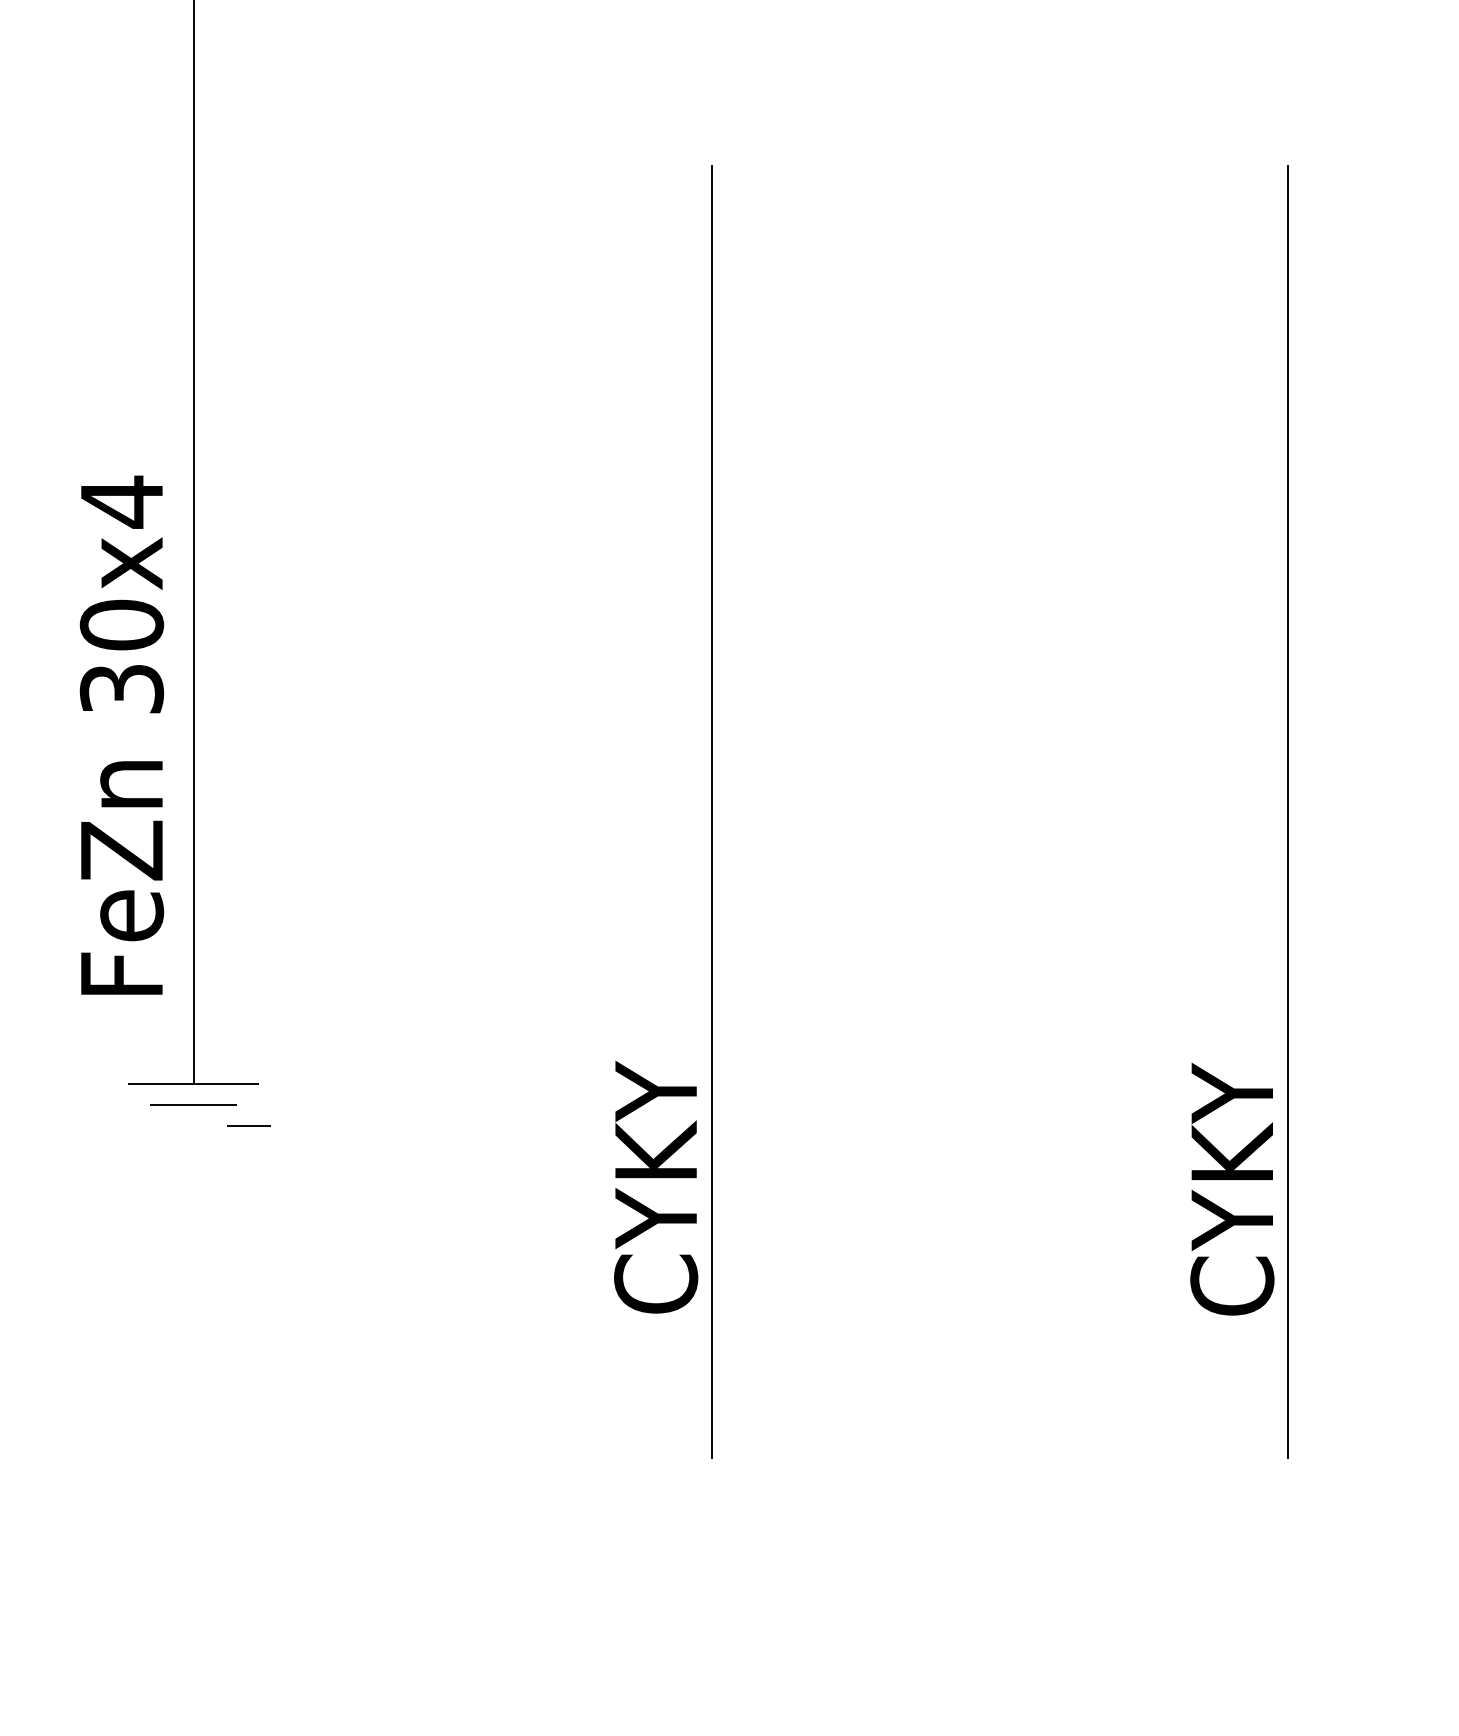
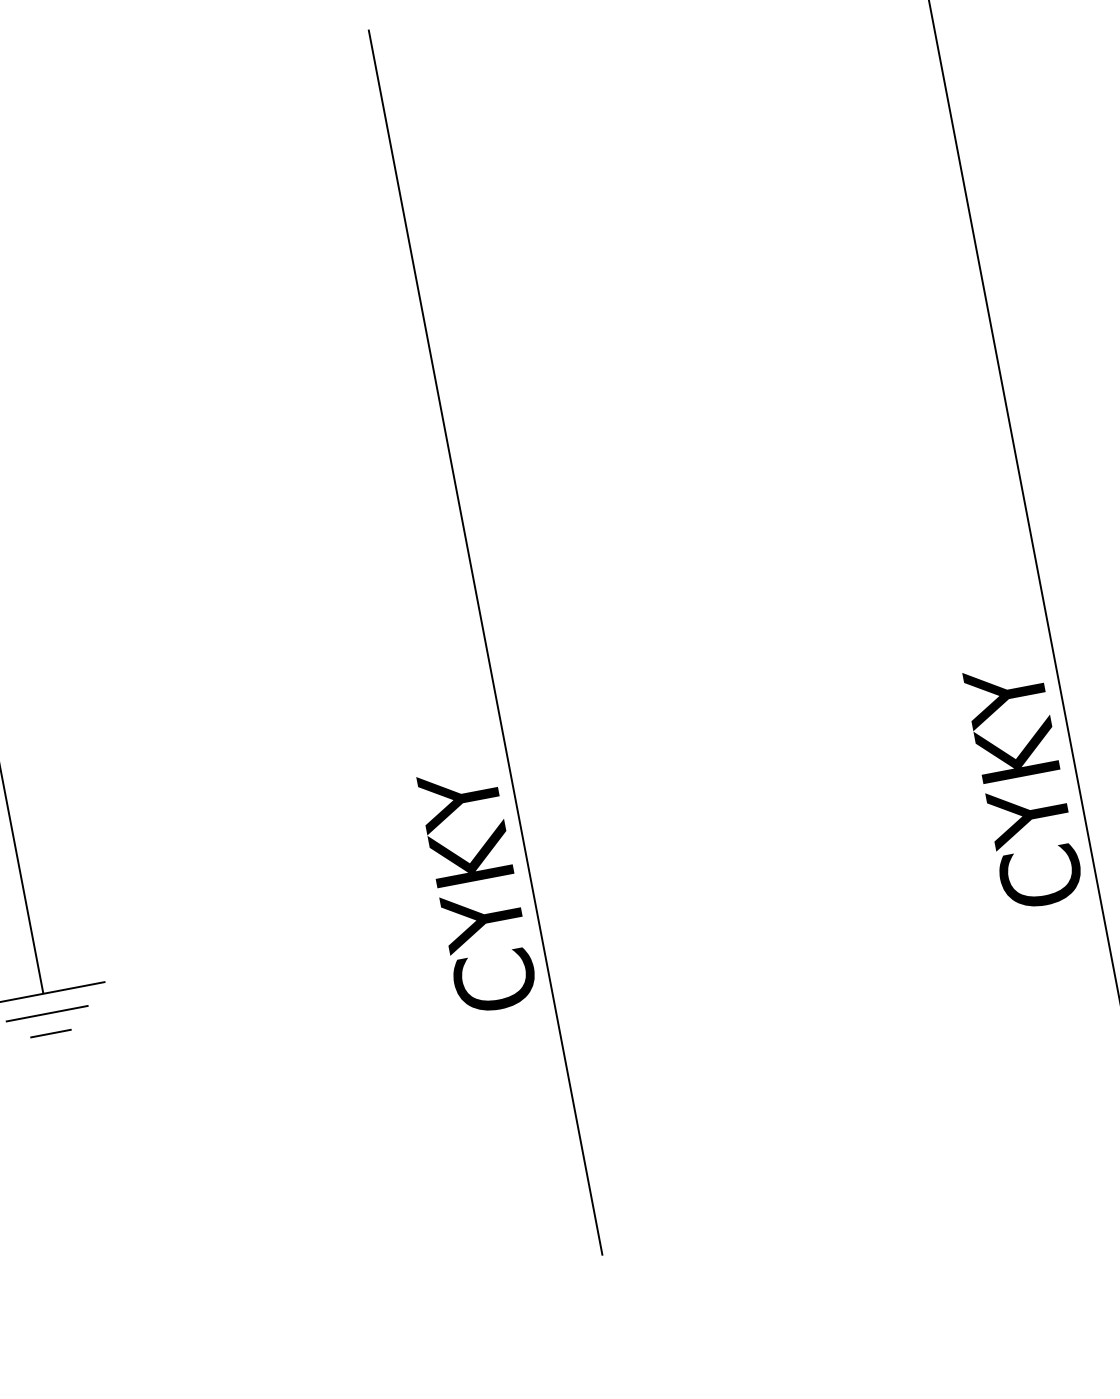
line: (248, 1125) -> (50, 1033), moved
text: (656, 1186) -> (477, 888), moved
text: (1232, 1189) -> (1023, 785), moved

